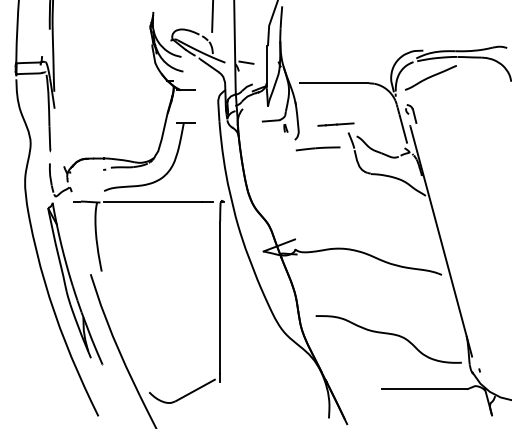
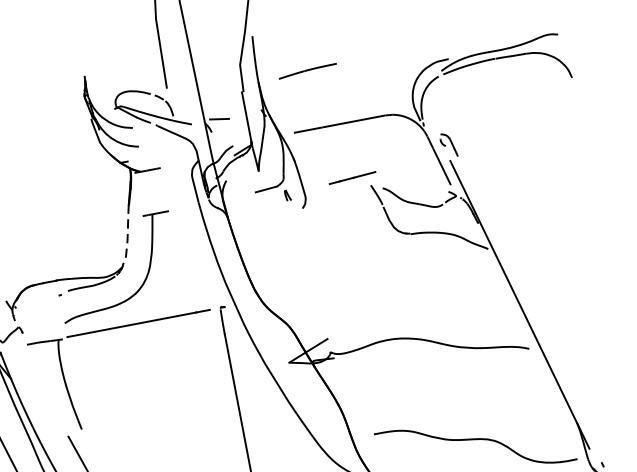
curve: (430, 77) -> (464, 92), removed
line: (162, 136) -> (127, 237), solid -> dashed
line: (317, 148) -> (306, 70), moved

